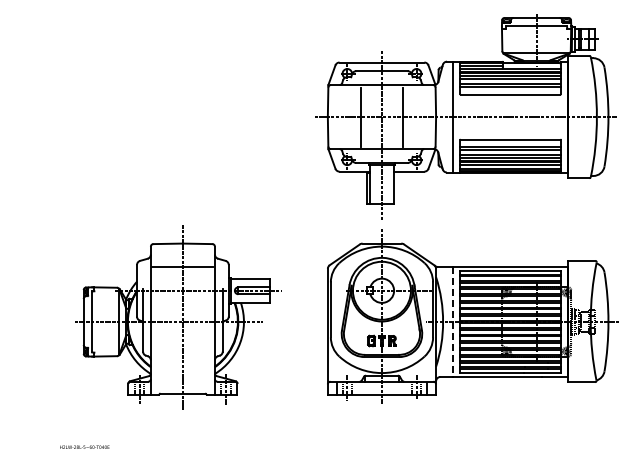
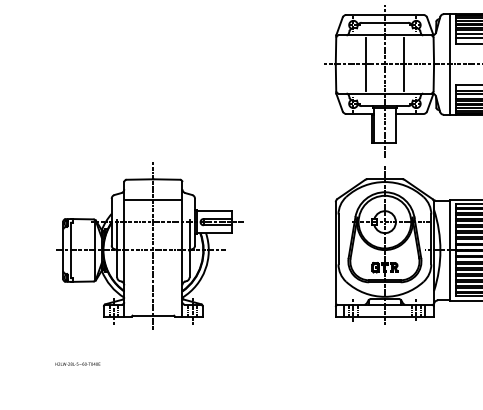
part: (178, 317) -> (149, 246), moved
line: (453, 322) -> (449, 250), dashed -> solid
text: (84, 446) -> (77, 363), moved

